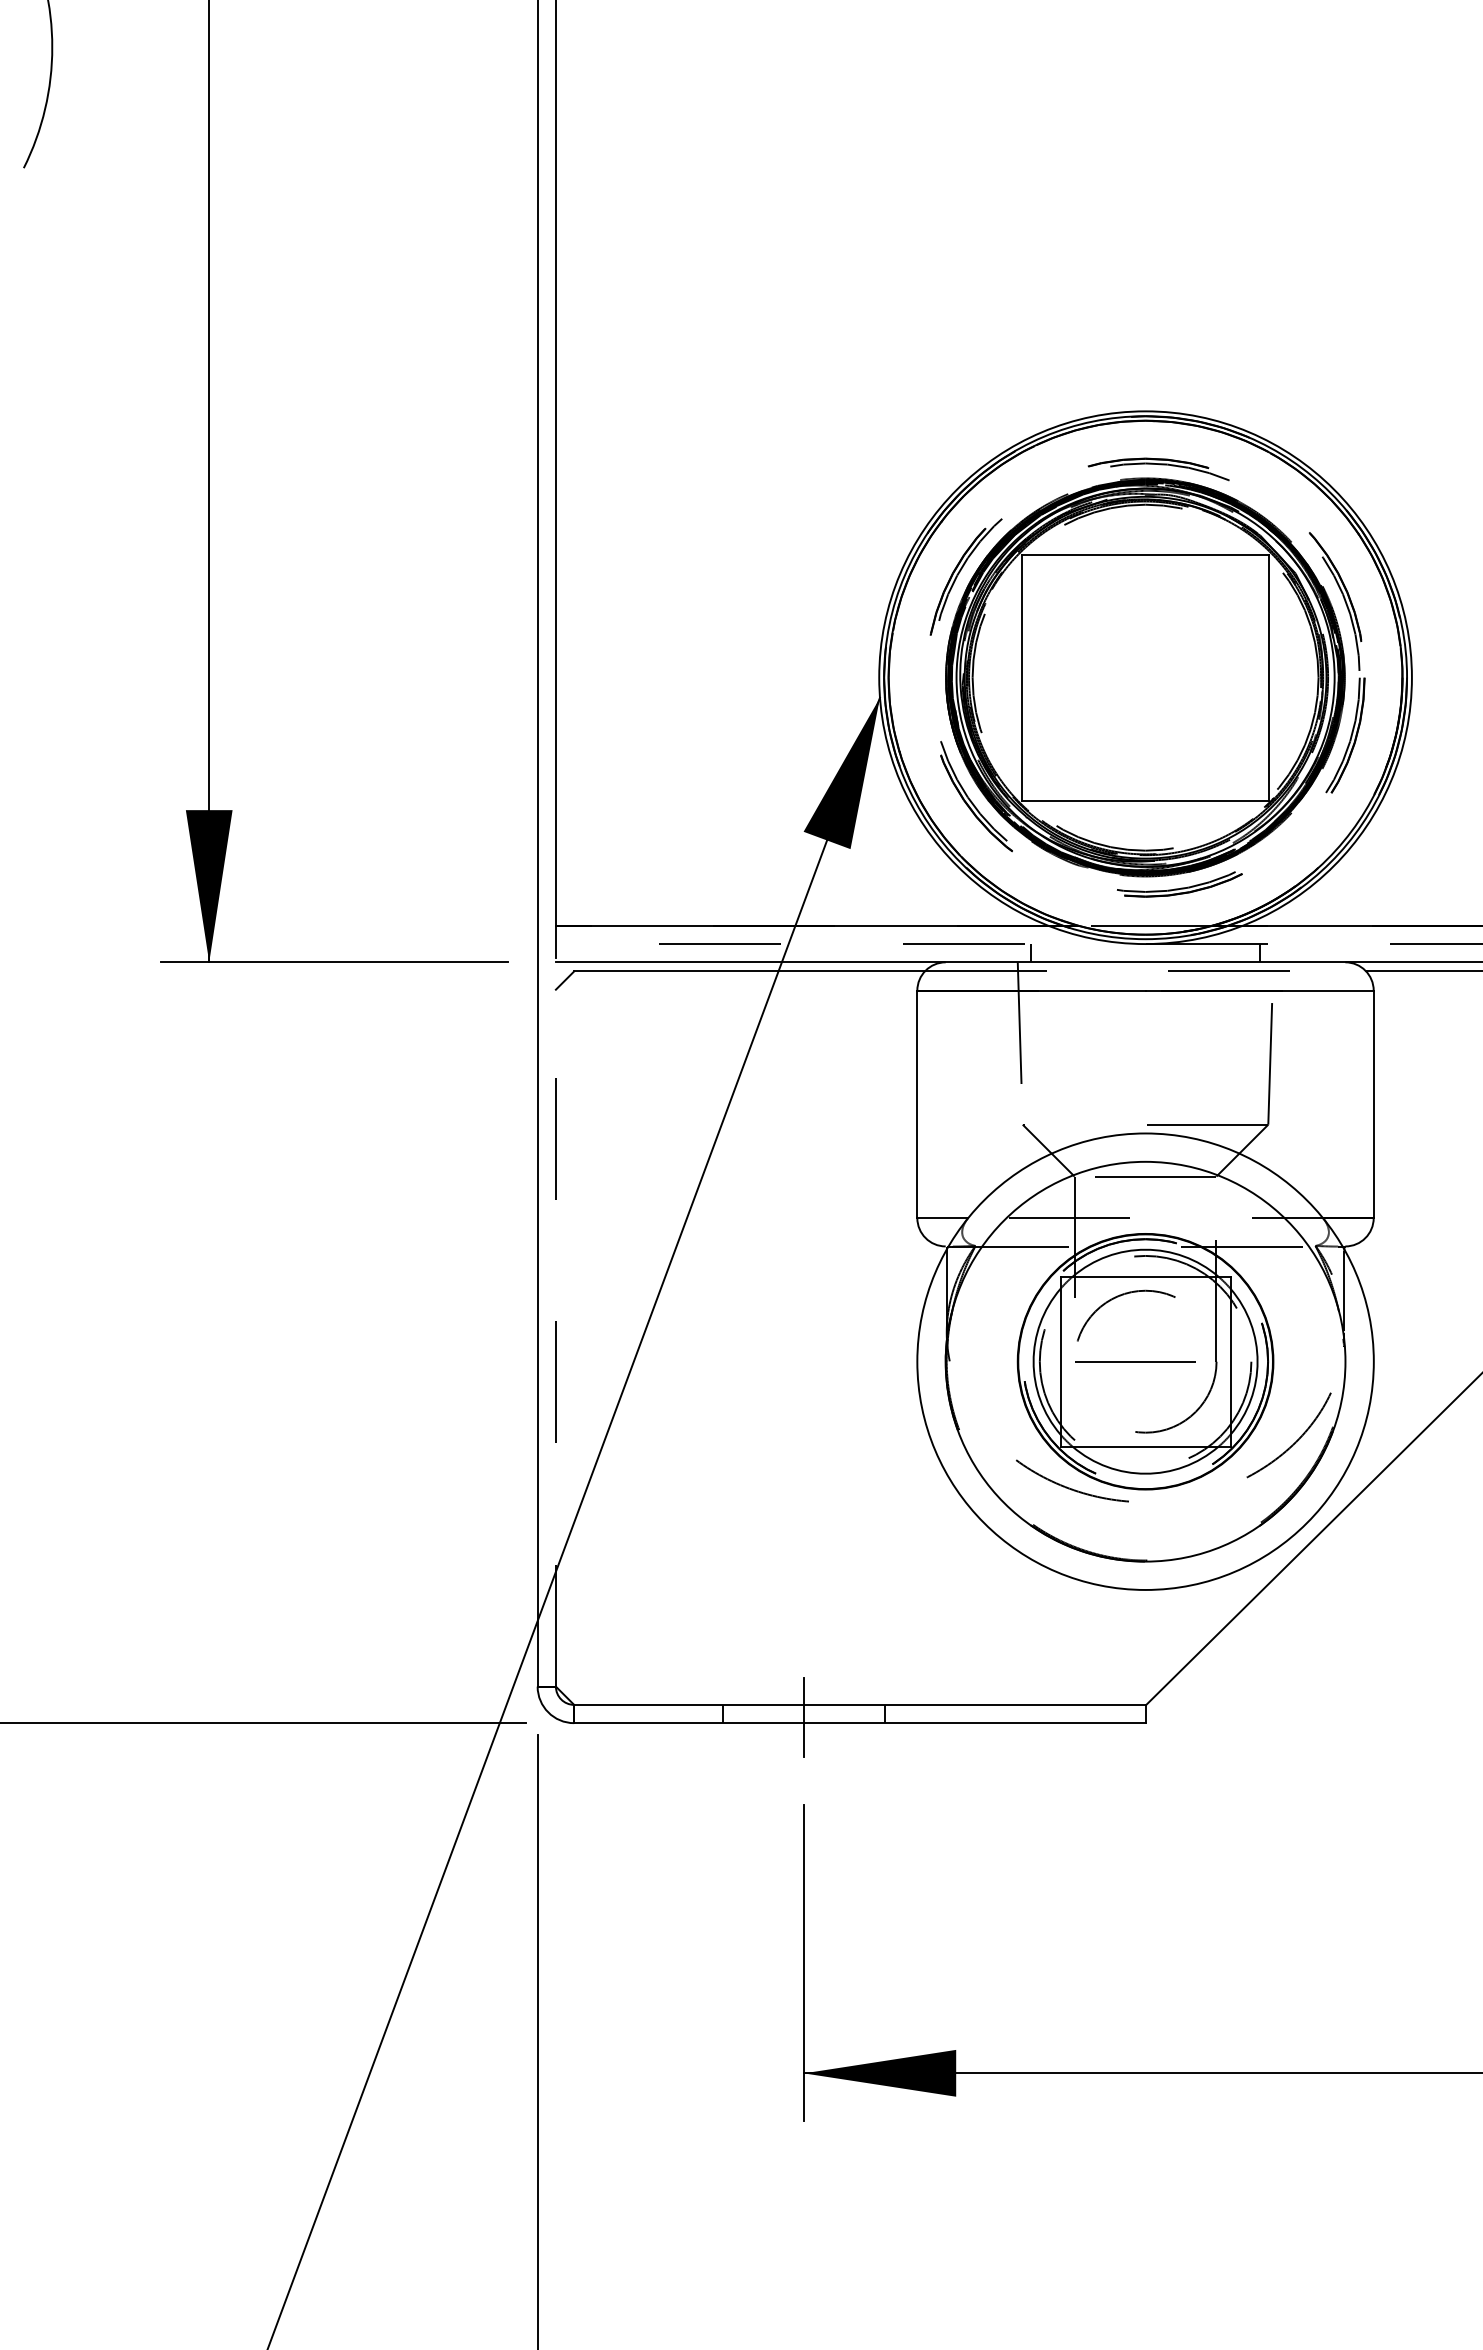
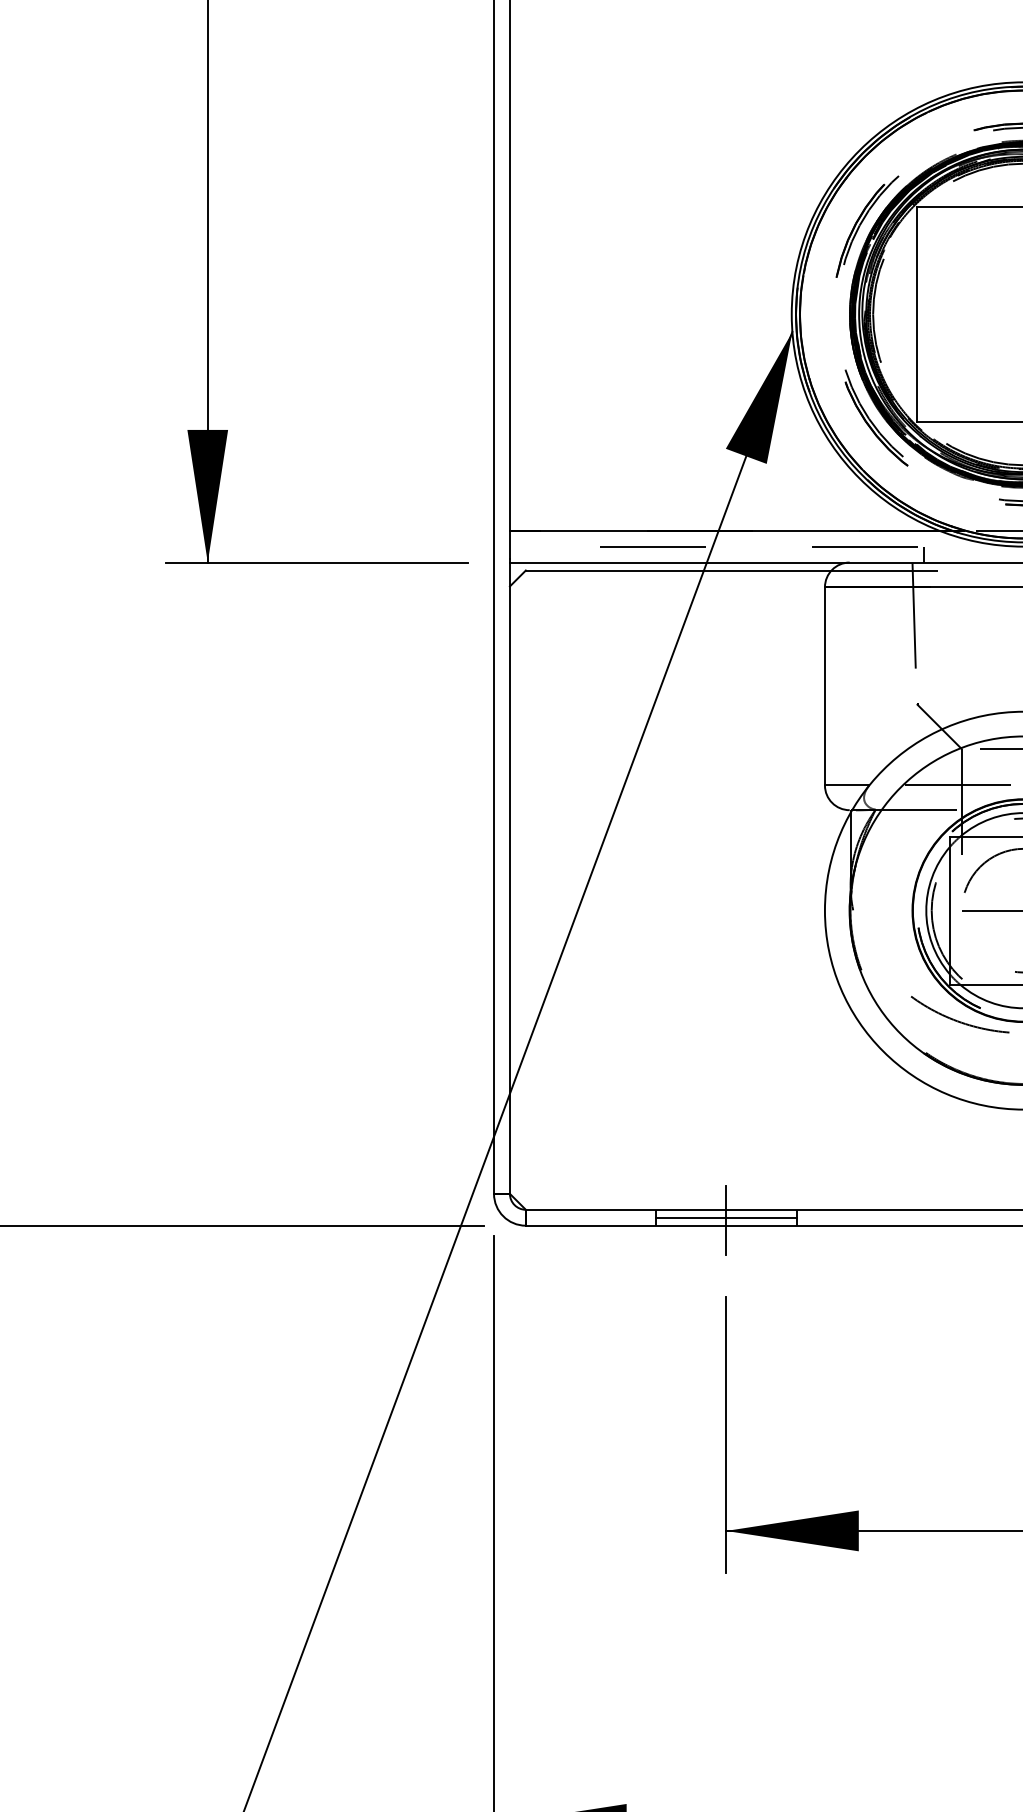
line: (555, 1321) -> (509, 875), dashed -> solid
line: (803, 1714) -> (725, 1218), added

